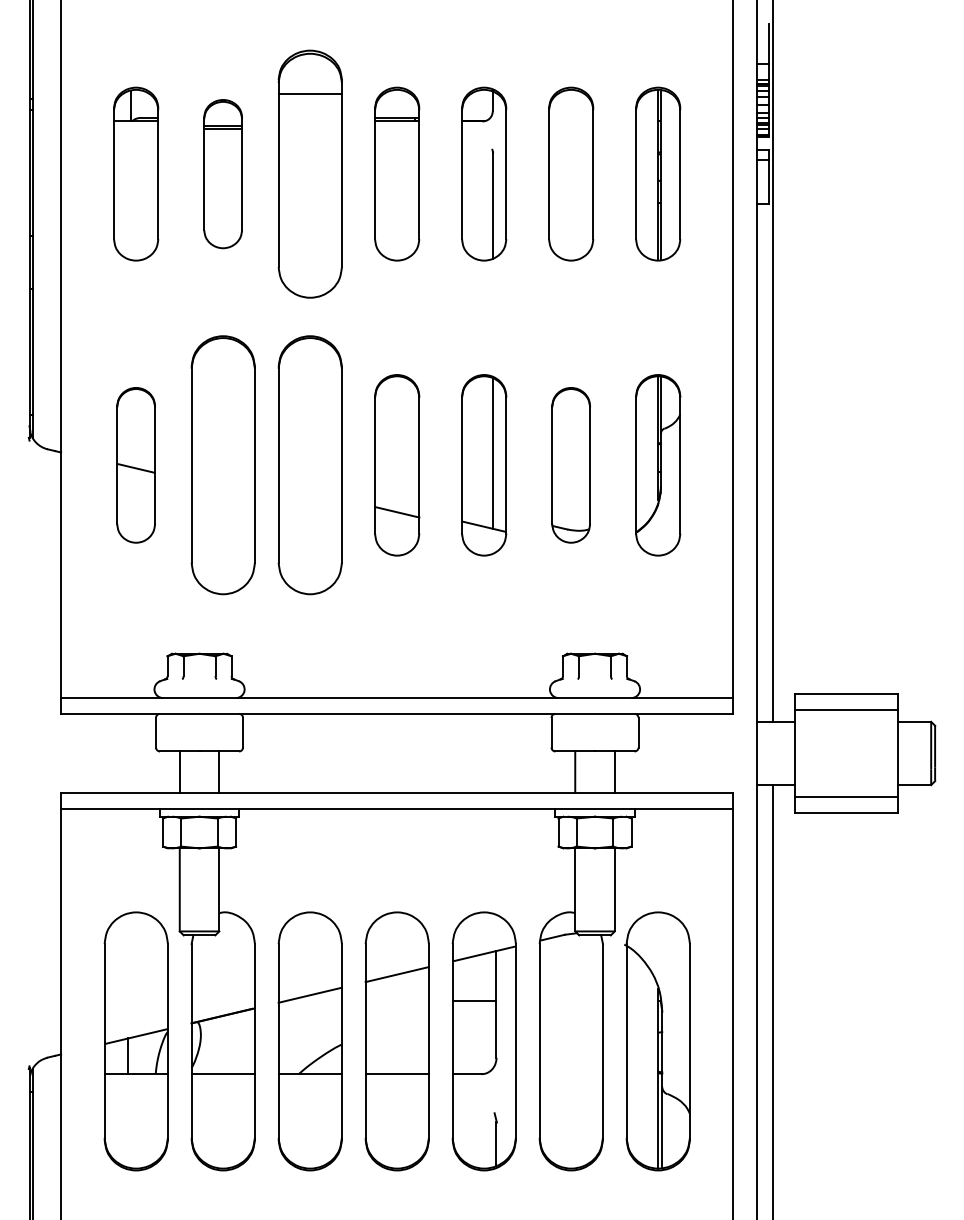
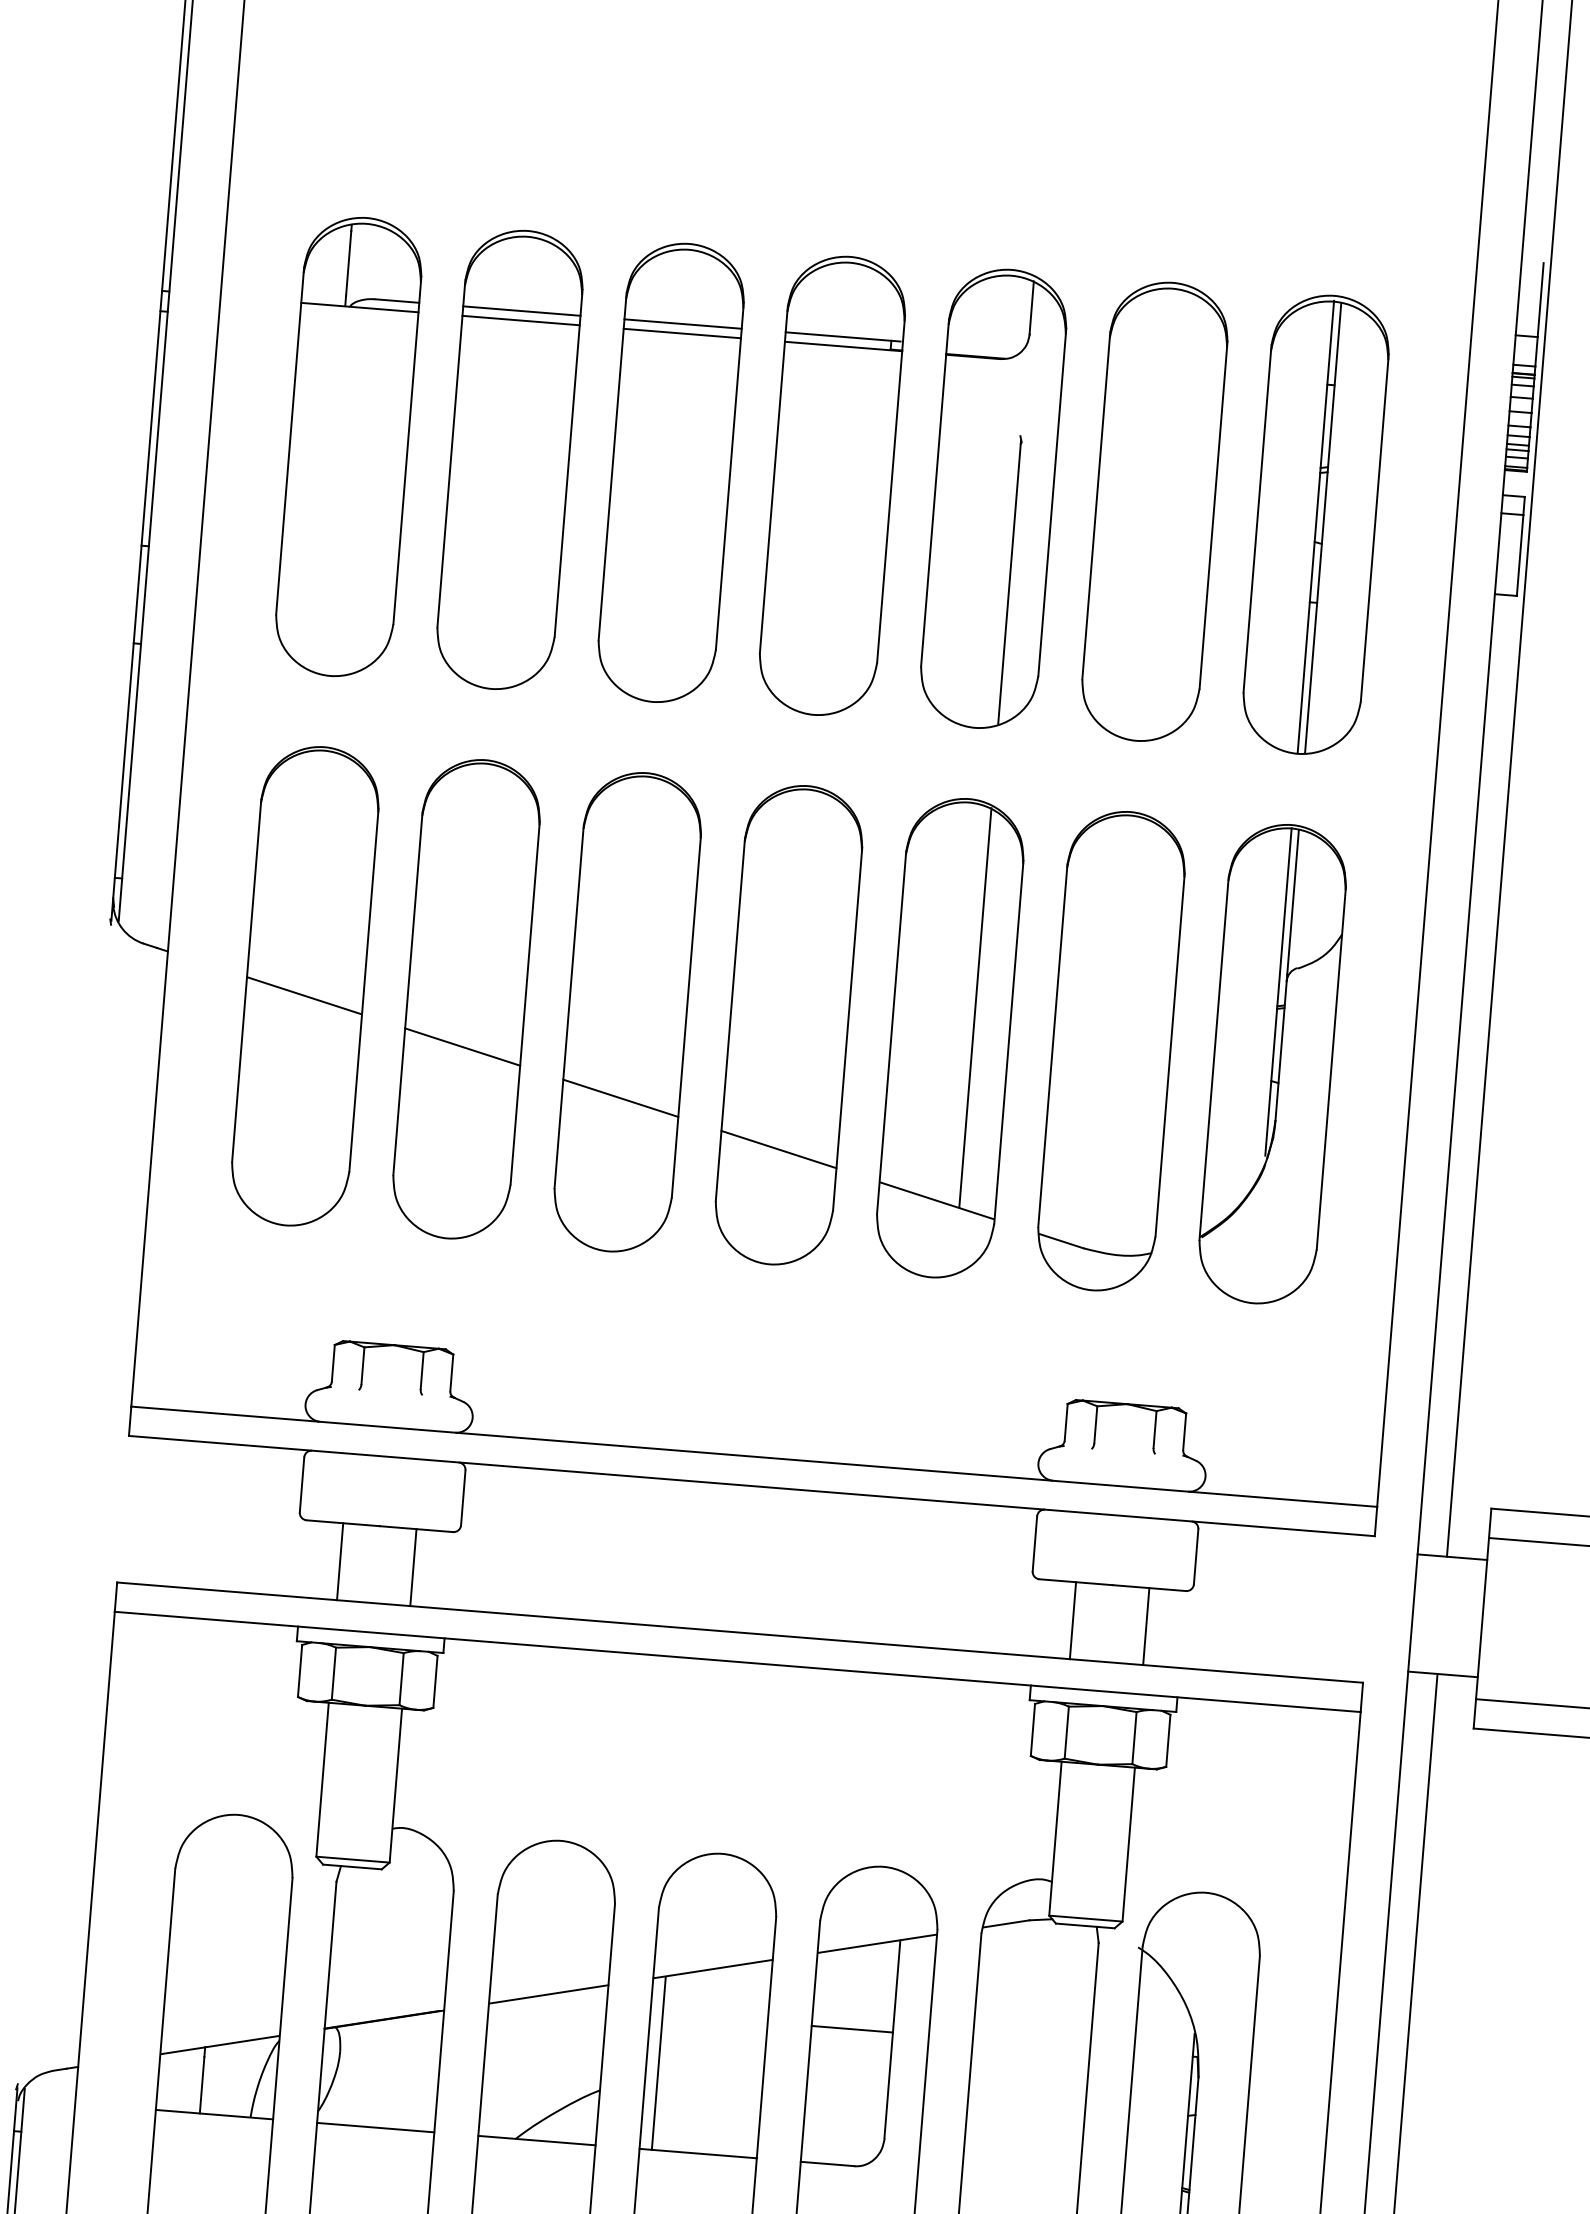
line: (309, 98) -> (680, 332), added
part: (135, 173) -> (347, 445), size x1.43
part: (222, 173) -> (508, 458), size x1.67
part: (396, 173) -> (831, 484), size x1.43
part: (483, 173) -> (992, 497), size x1.43
part: (570, 173) -> (1153, 510), size x1.43
part: (657, 173) -> (1314, 523), size x1.43
part: (135, 465) -> (303, 986), size x1.67
part: (396, 465) -> (787, 1025), size x1.43
part: (483, 465) -> (948, 1038), size x1.43
part: (570, 465) -> (1109, 1051), size x1.67
part: (657, 465) -> (1271, 1064), size x1.43
line: (222, 490) -> (461, 1045), added
line: (309, 511) -> (619, 1097), added
line: (372, 1027) -> (659, 2063), added

